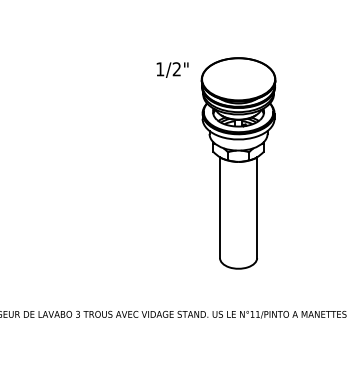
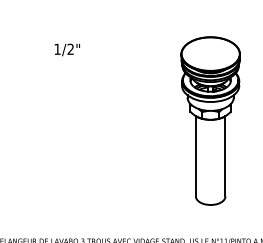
text: (172, 69) -> (67, 49), moved

